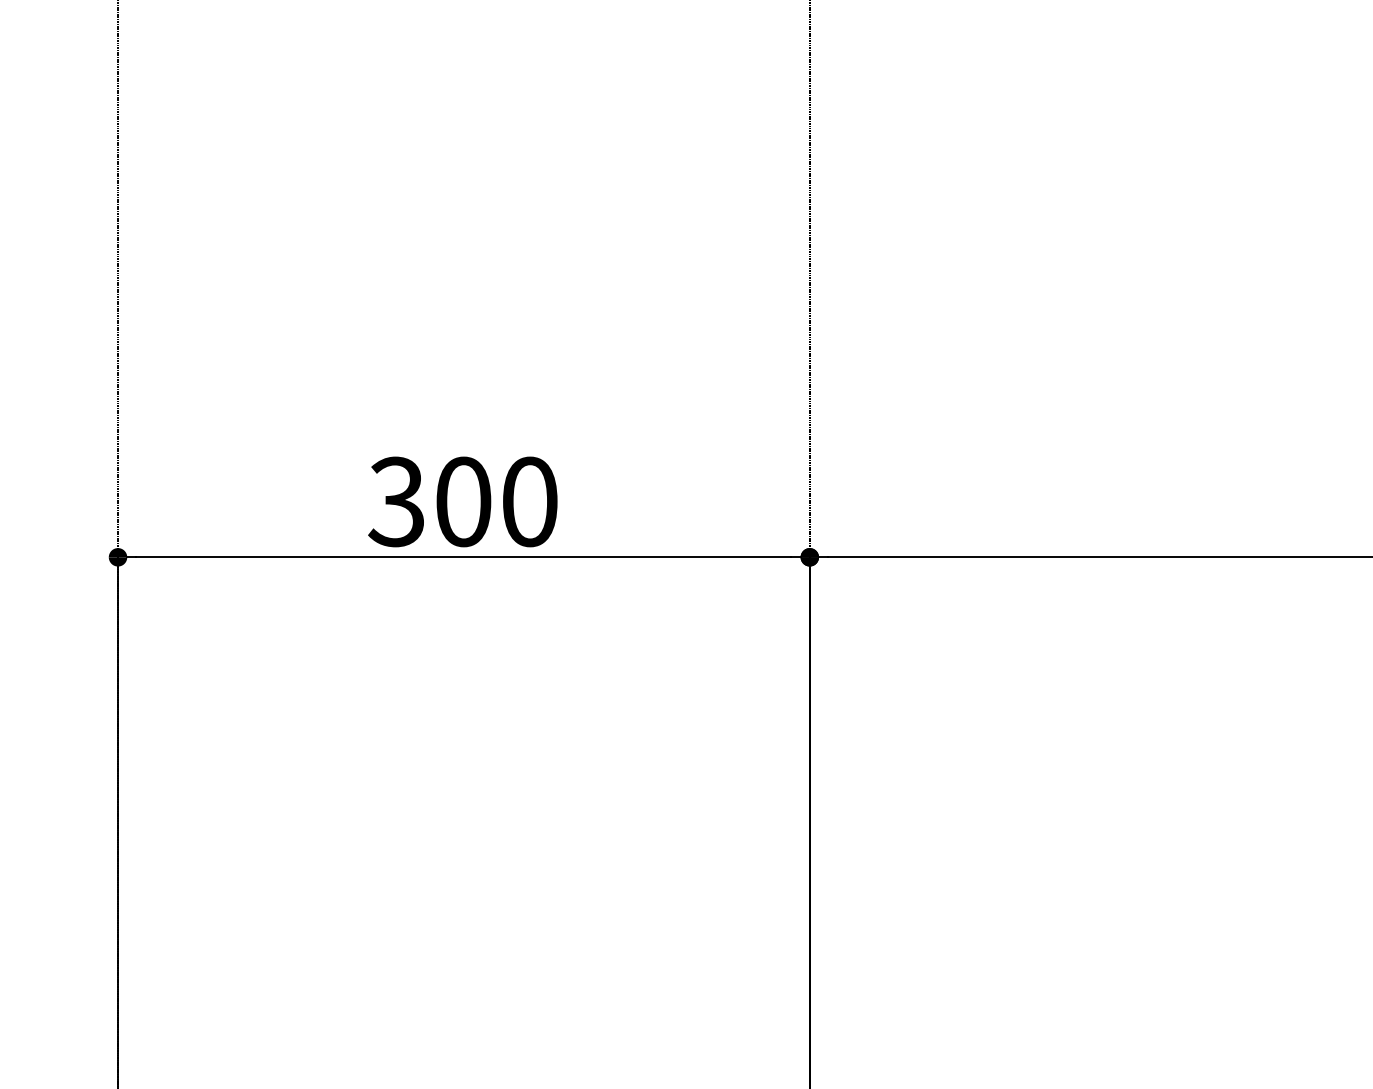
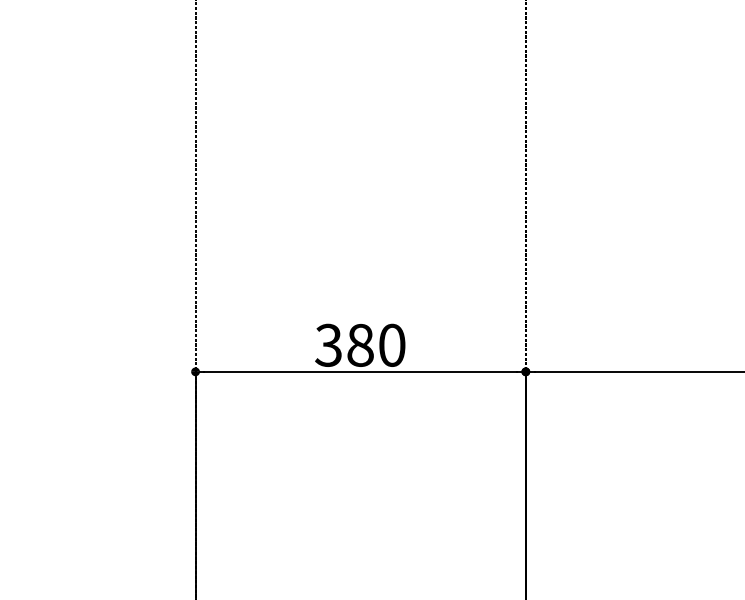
text: (463, 500) -> (360, 344), 300 -> 380

